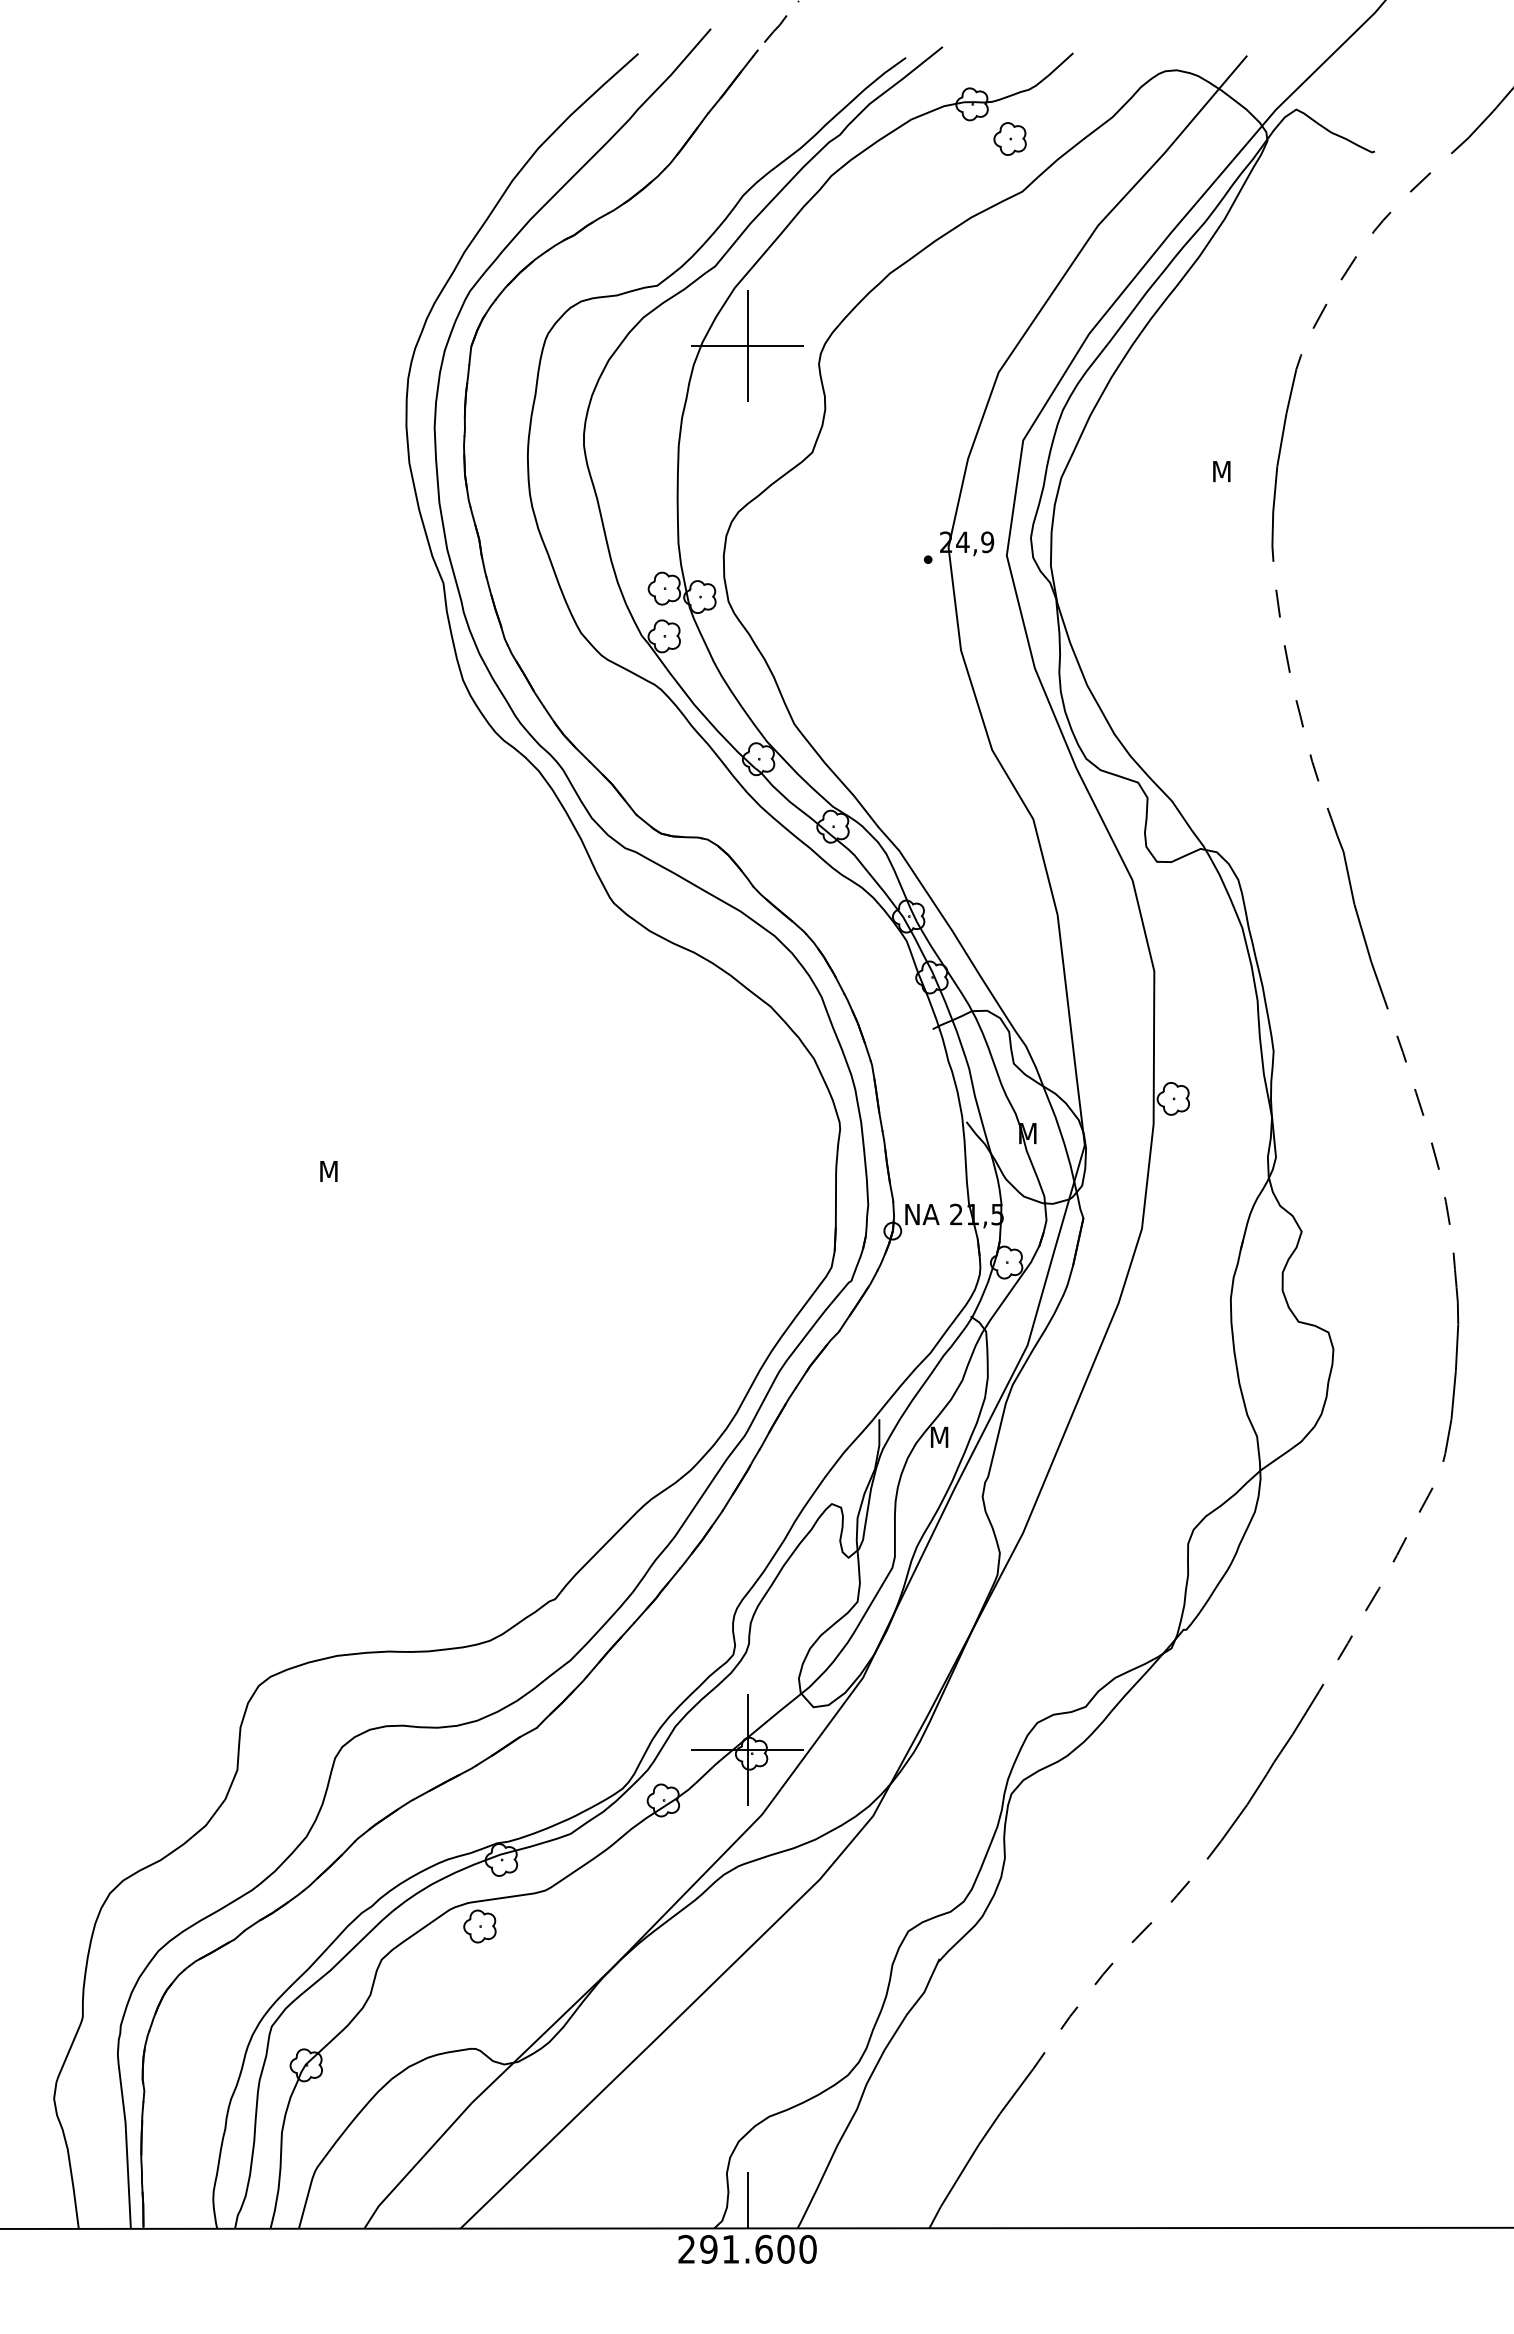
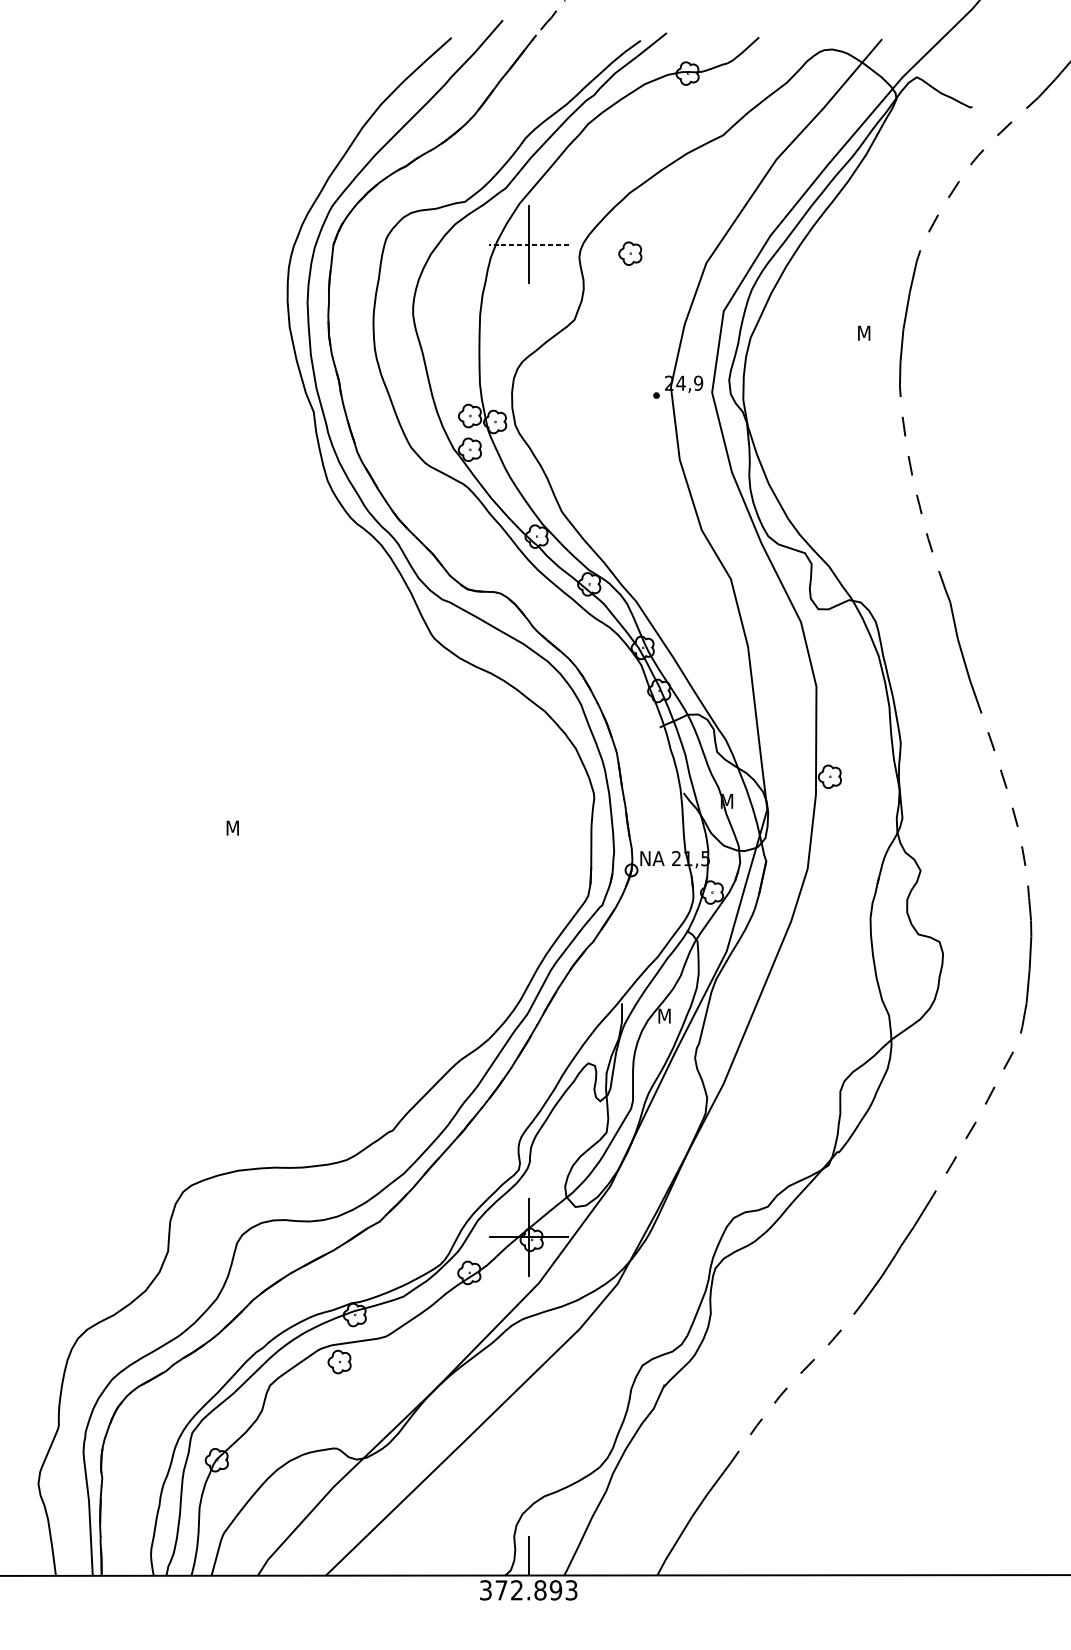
part: (1009, 138) -> (629, 253), moved
line: (747, 346) -> (528, 244), solid -> dashed
text: (747, 2248) -> (528, 1589), 291.600 -> 372.893

